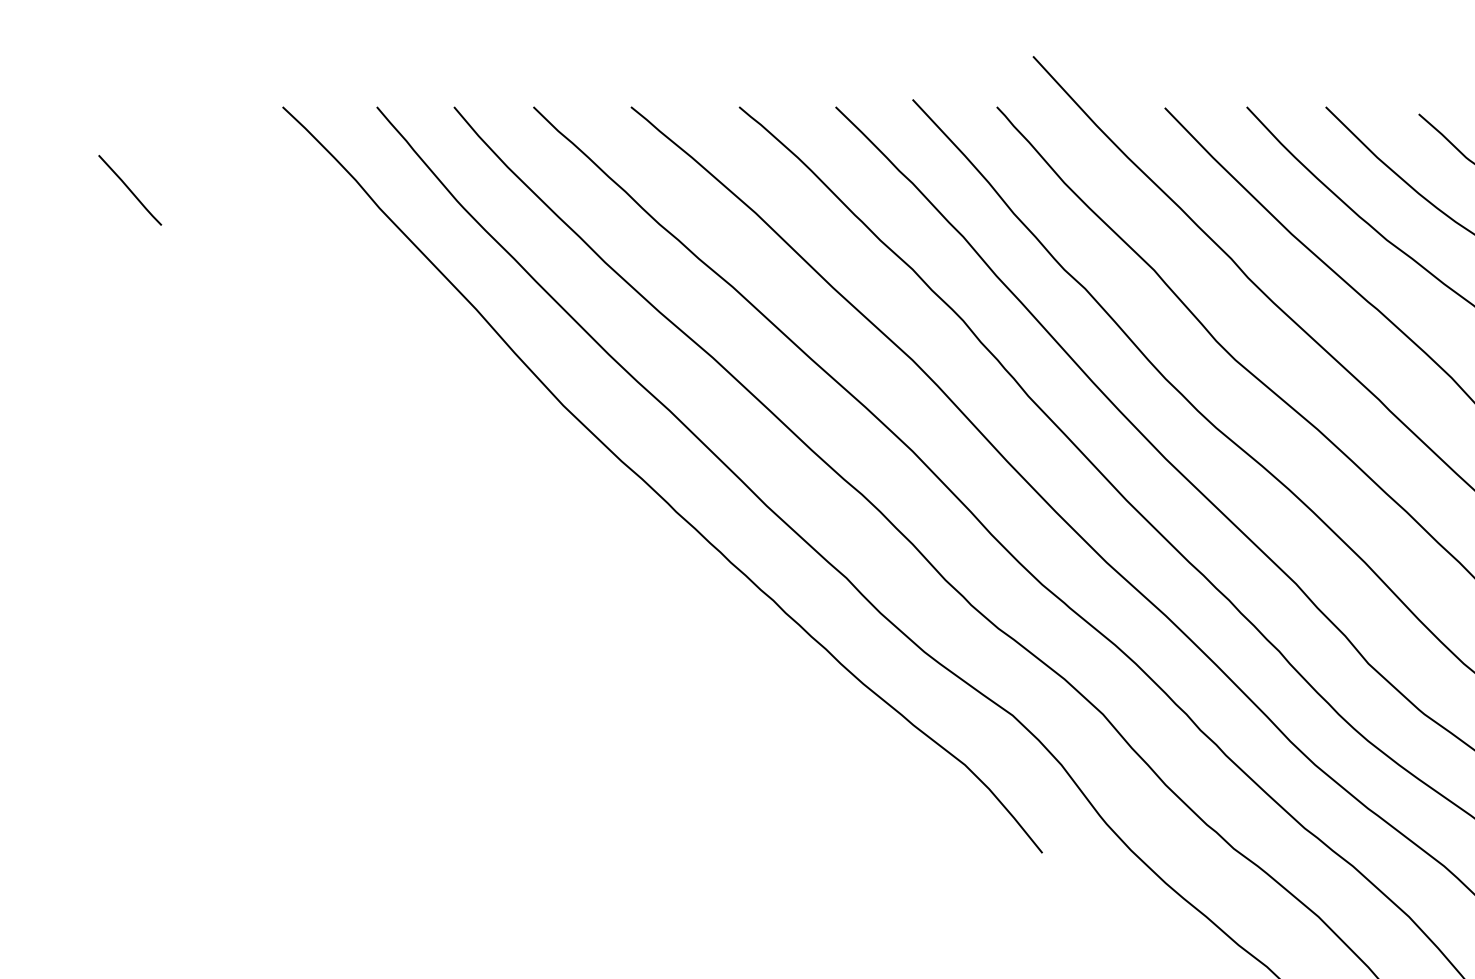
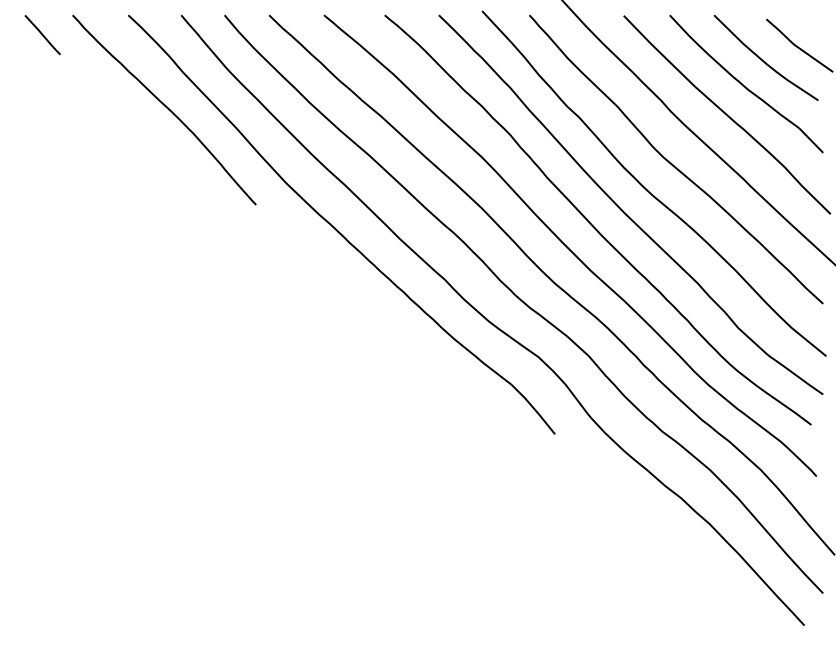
line: (129, 191) -> (42, 35), moved
curve: (348, 271) -> (165, 107), added

